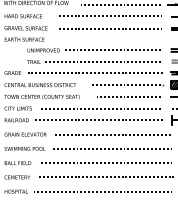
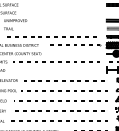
line: (110, 28) -> (63, 5), removed
line: (113, 50) -> (65, 20), removed
line: (103, 61) -> (58, 28), removed
line: (129, 96) -> (76, 53), removed
line: (97, 120) -> (54, 70), removed

